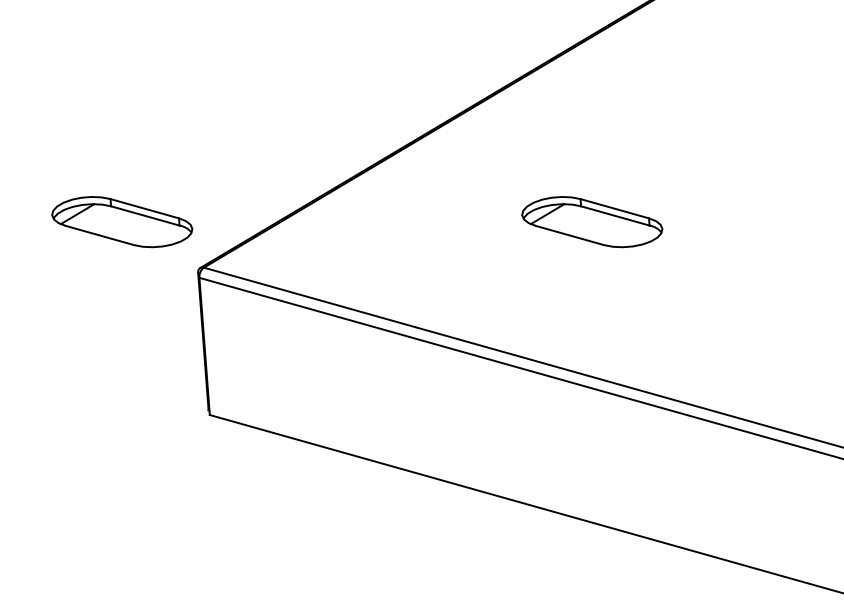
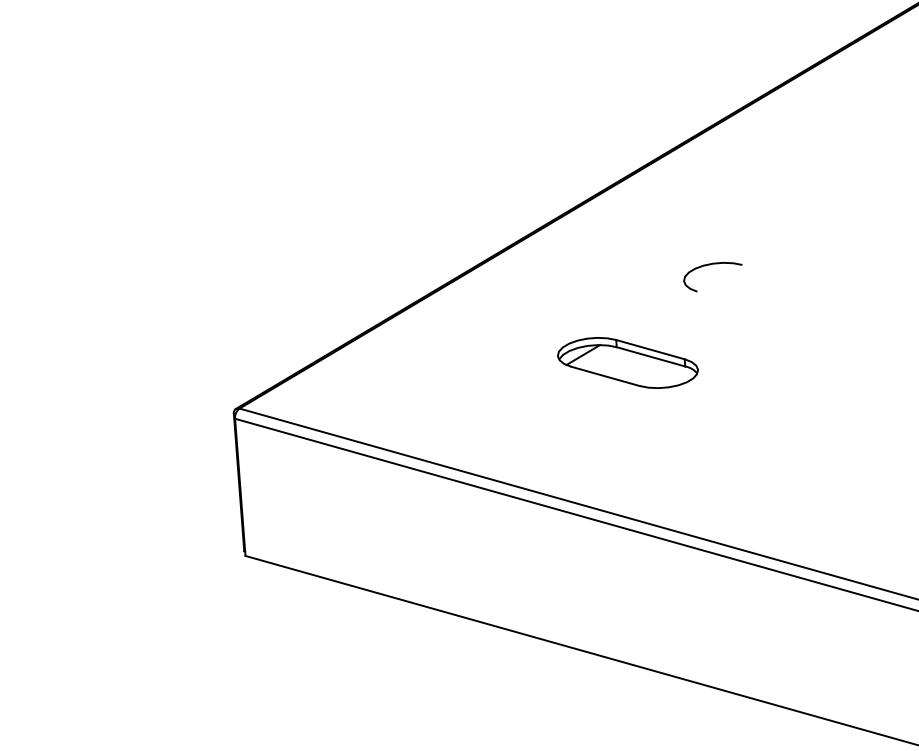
curve: (674, 124) -> (710, 265), added
part: (121, 221) -> (157, 362), removed

